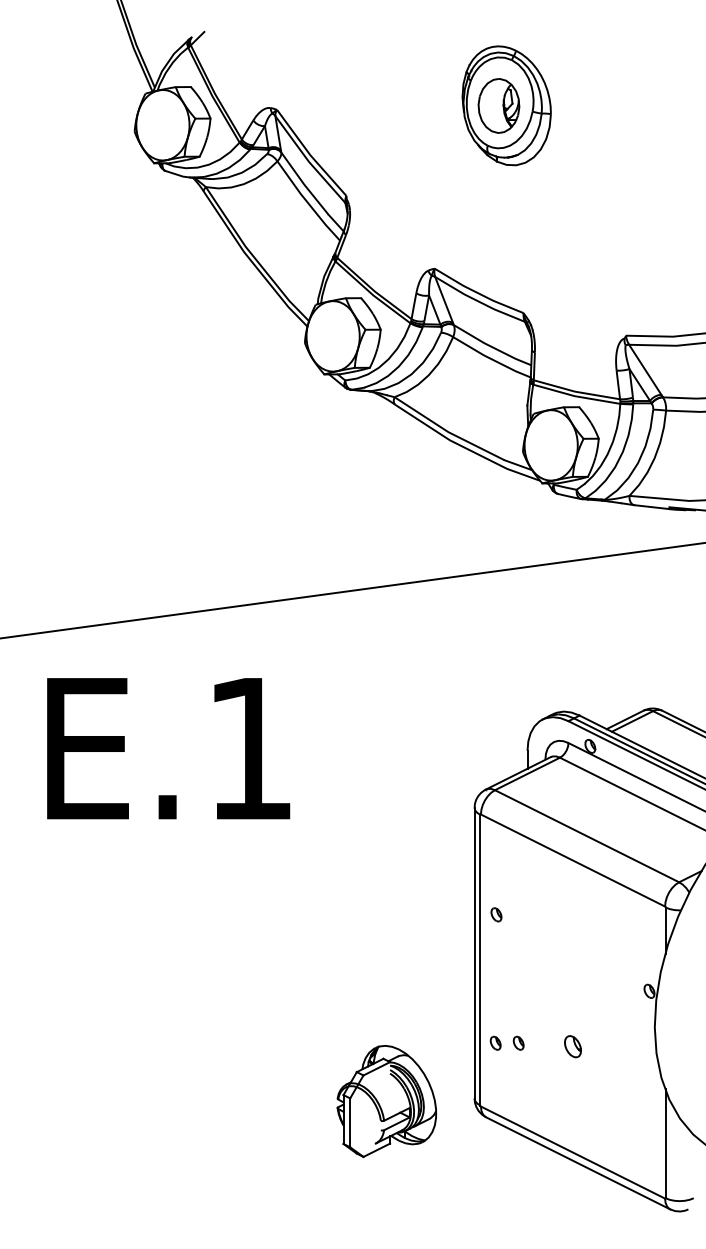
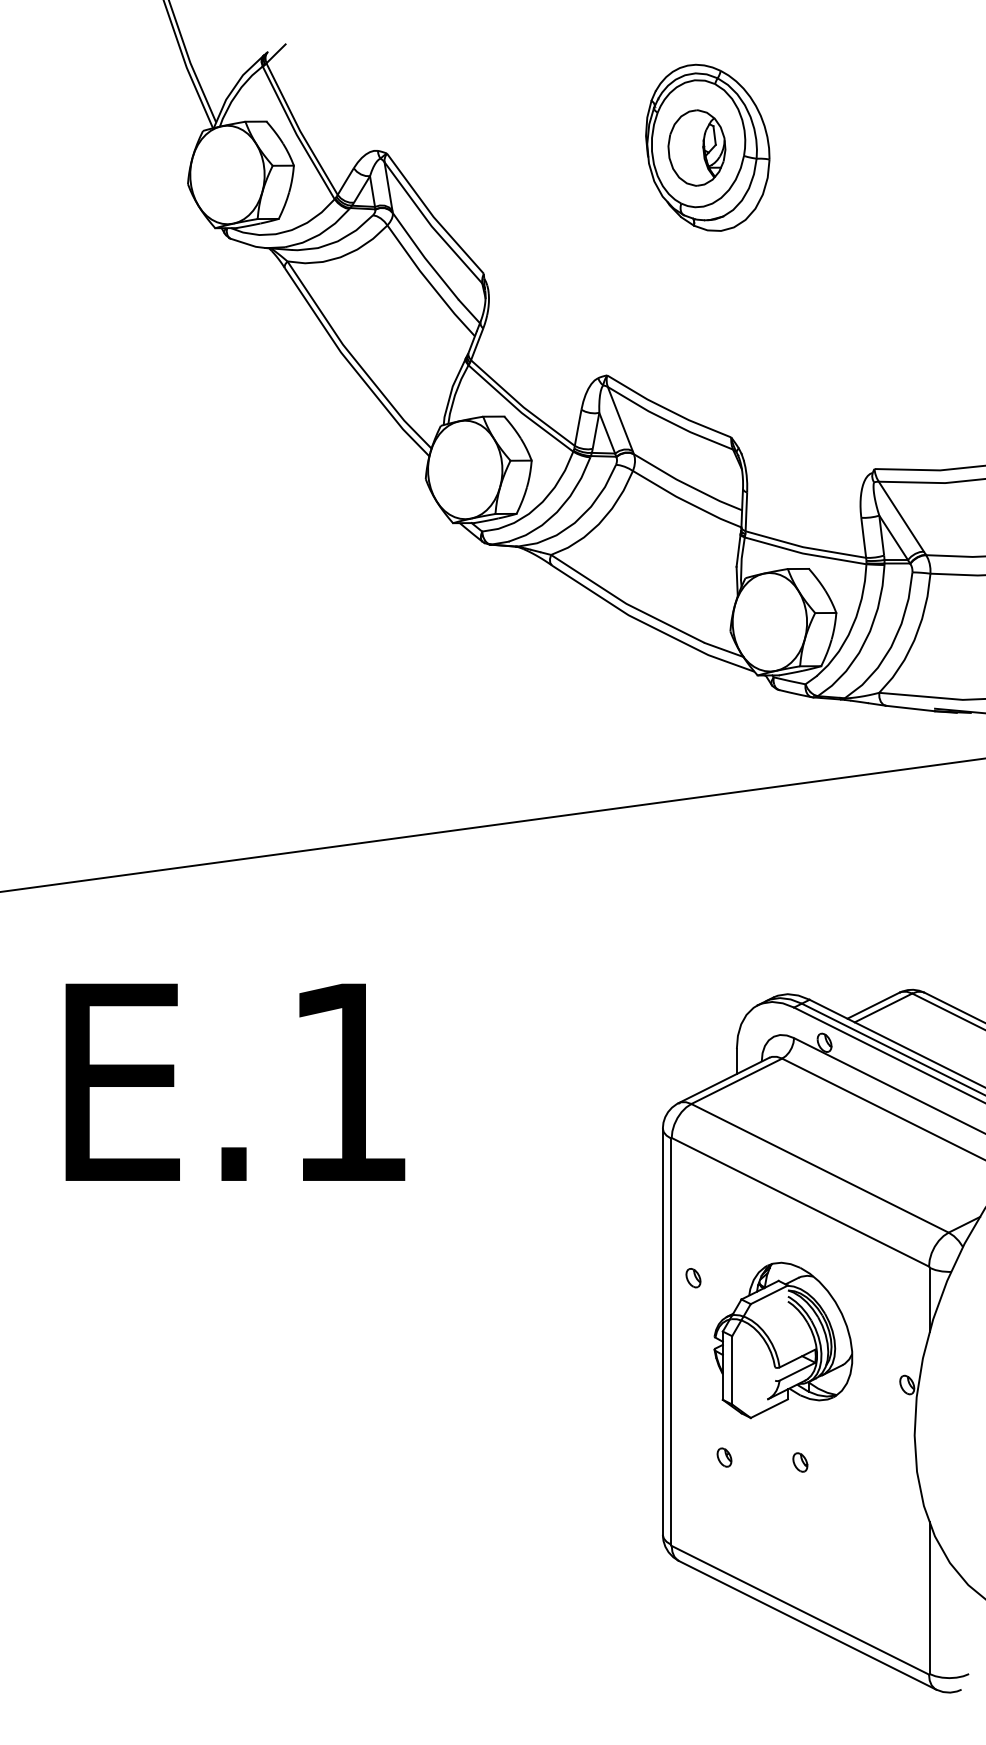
text: (168, 748) -> (235, 1082), moved
part: (495, 1042) -> (692, 1456), removed
part: (572, 1046) -> (799, 1462), size x0.62
part: (386, 1101) -> (782, 1340), moved

